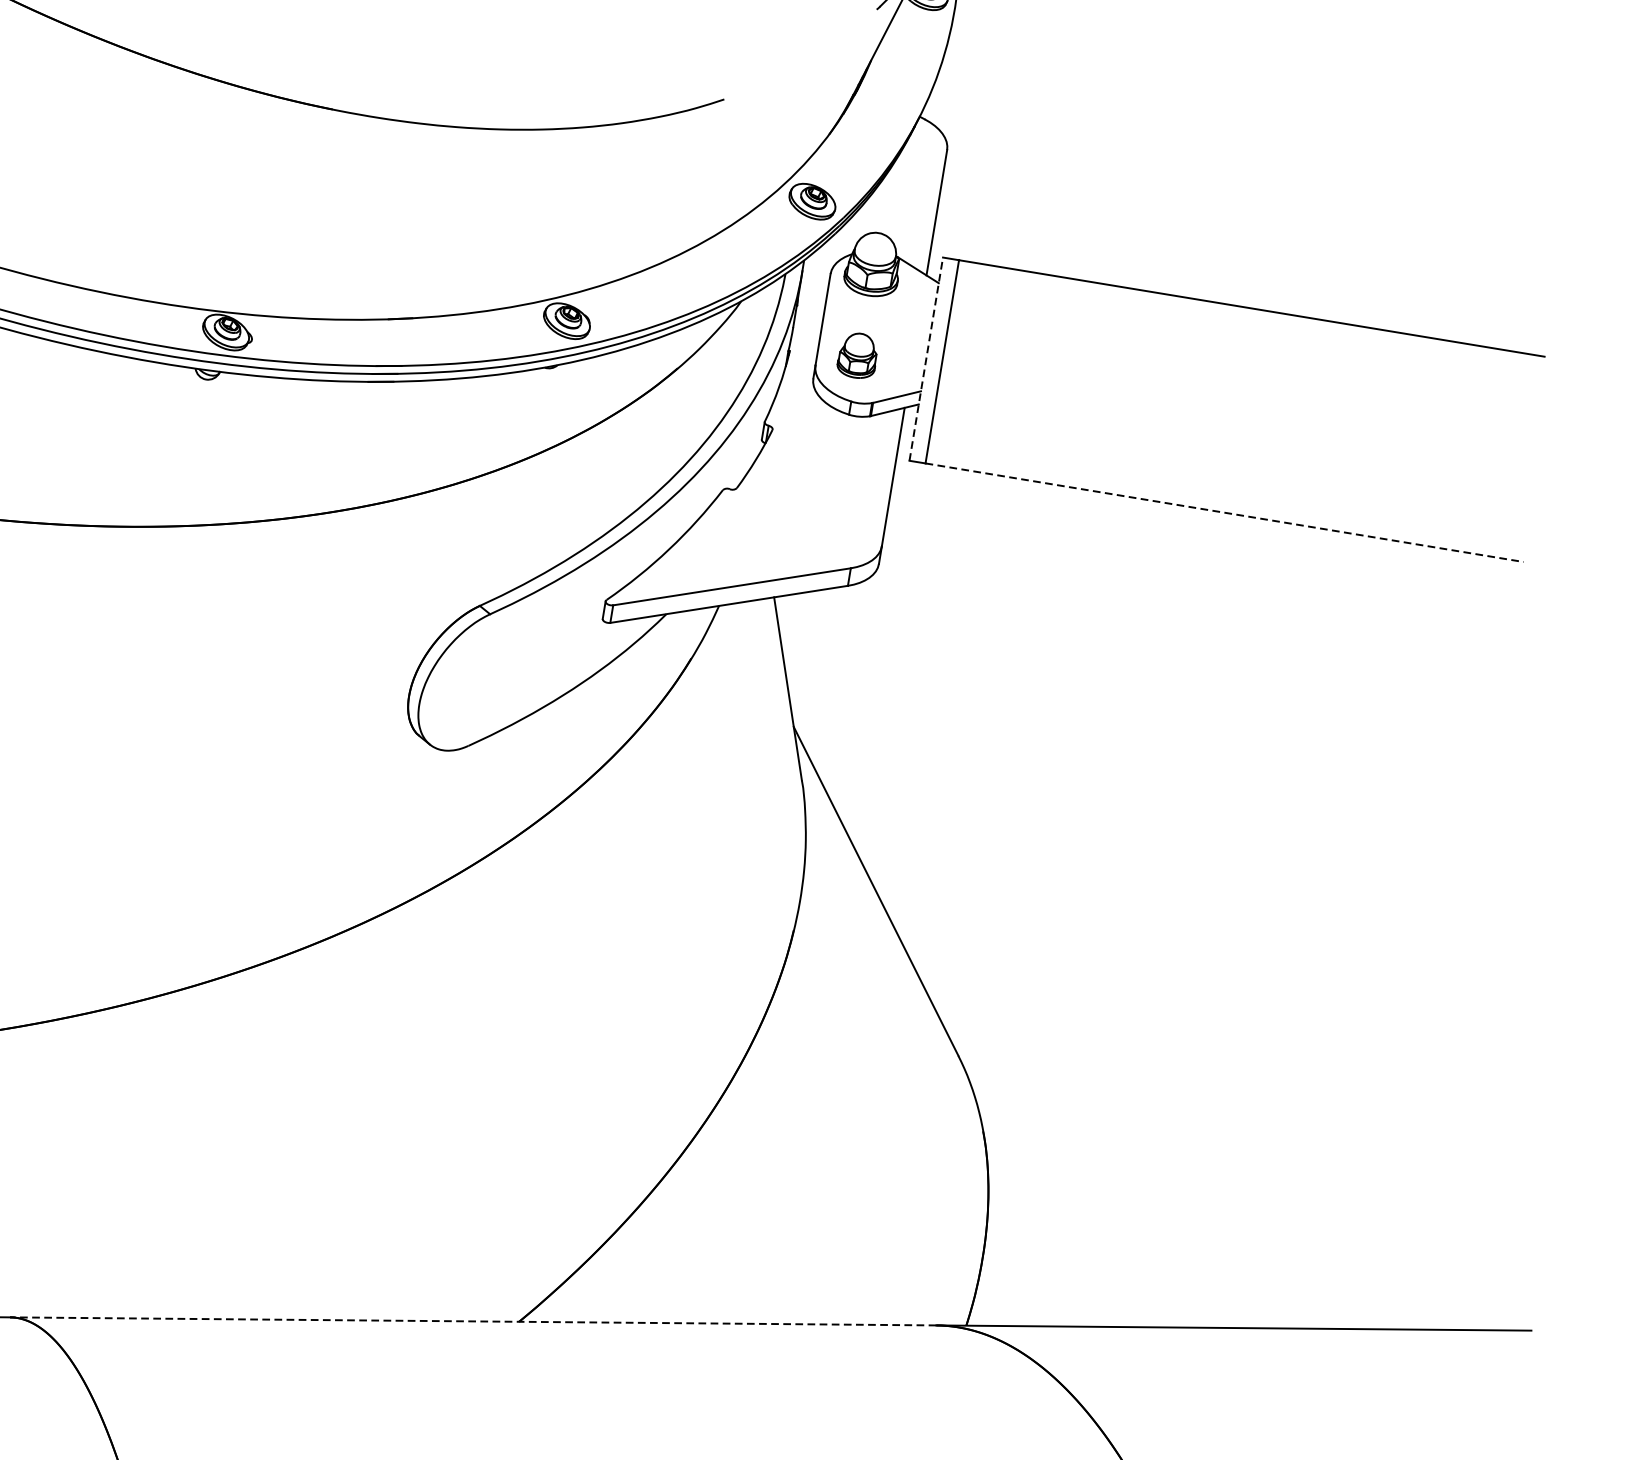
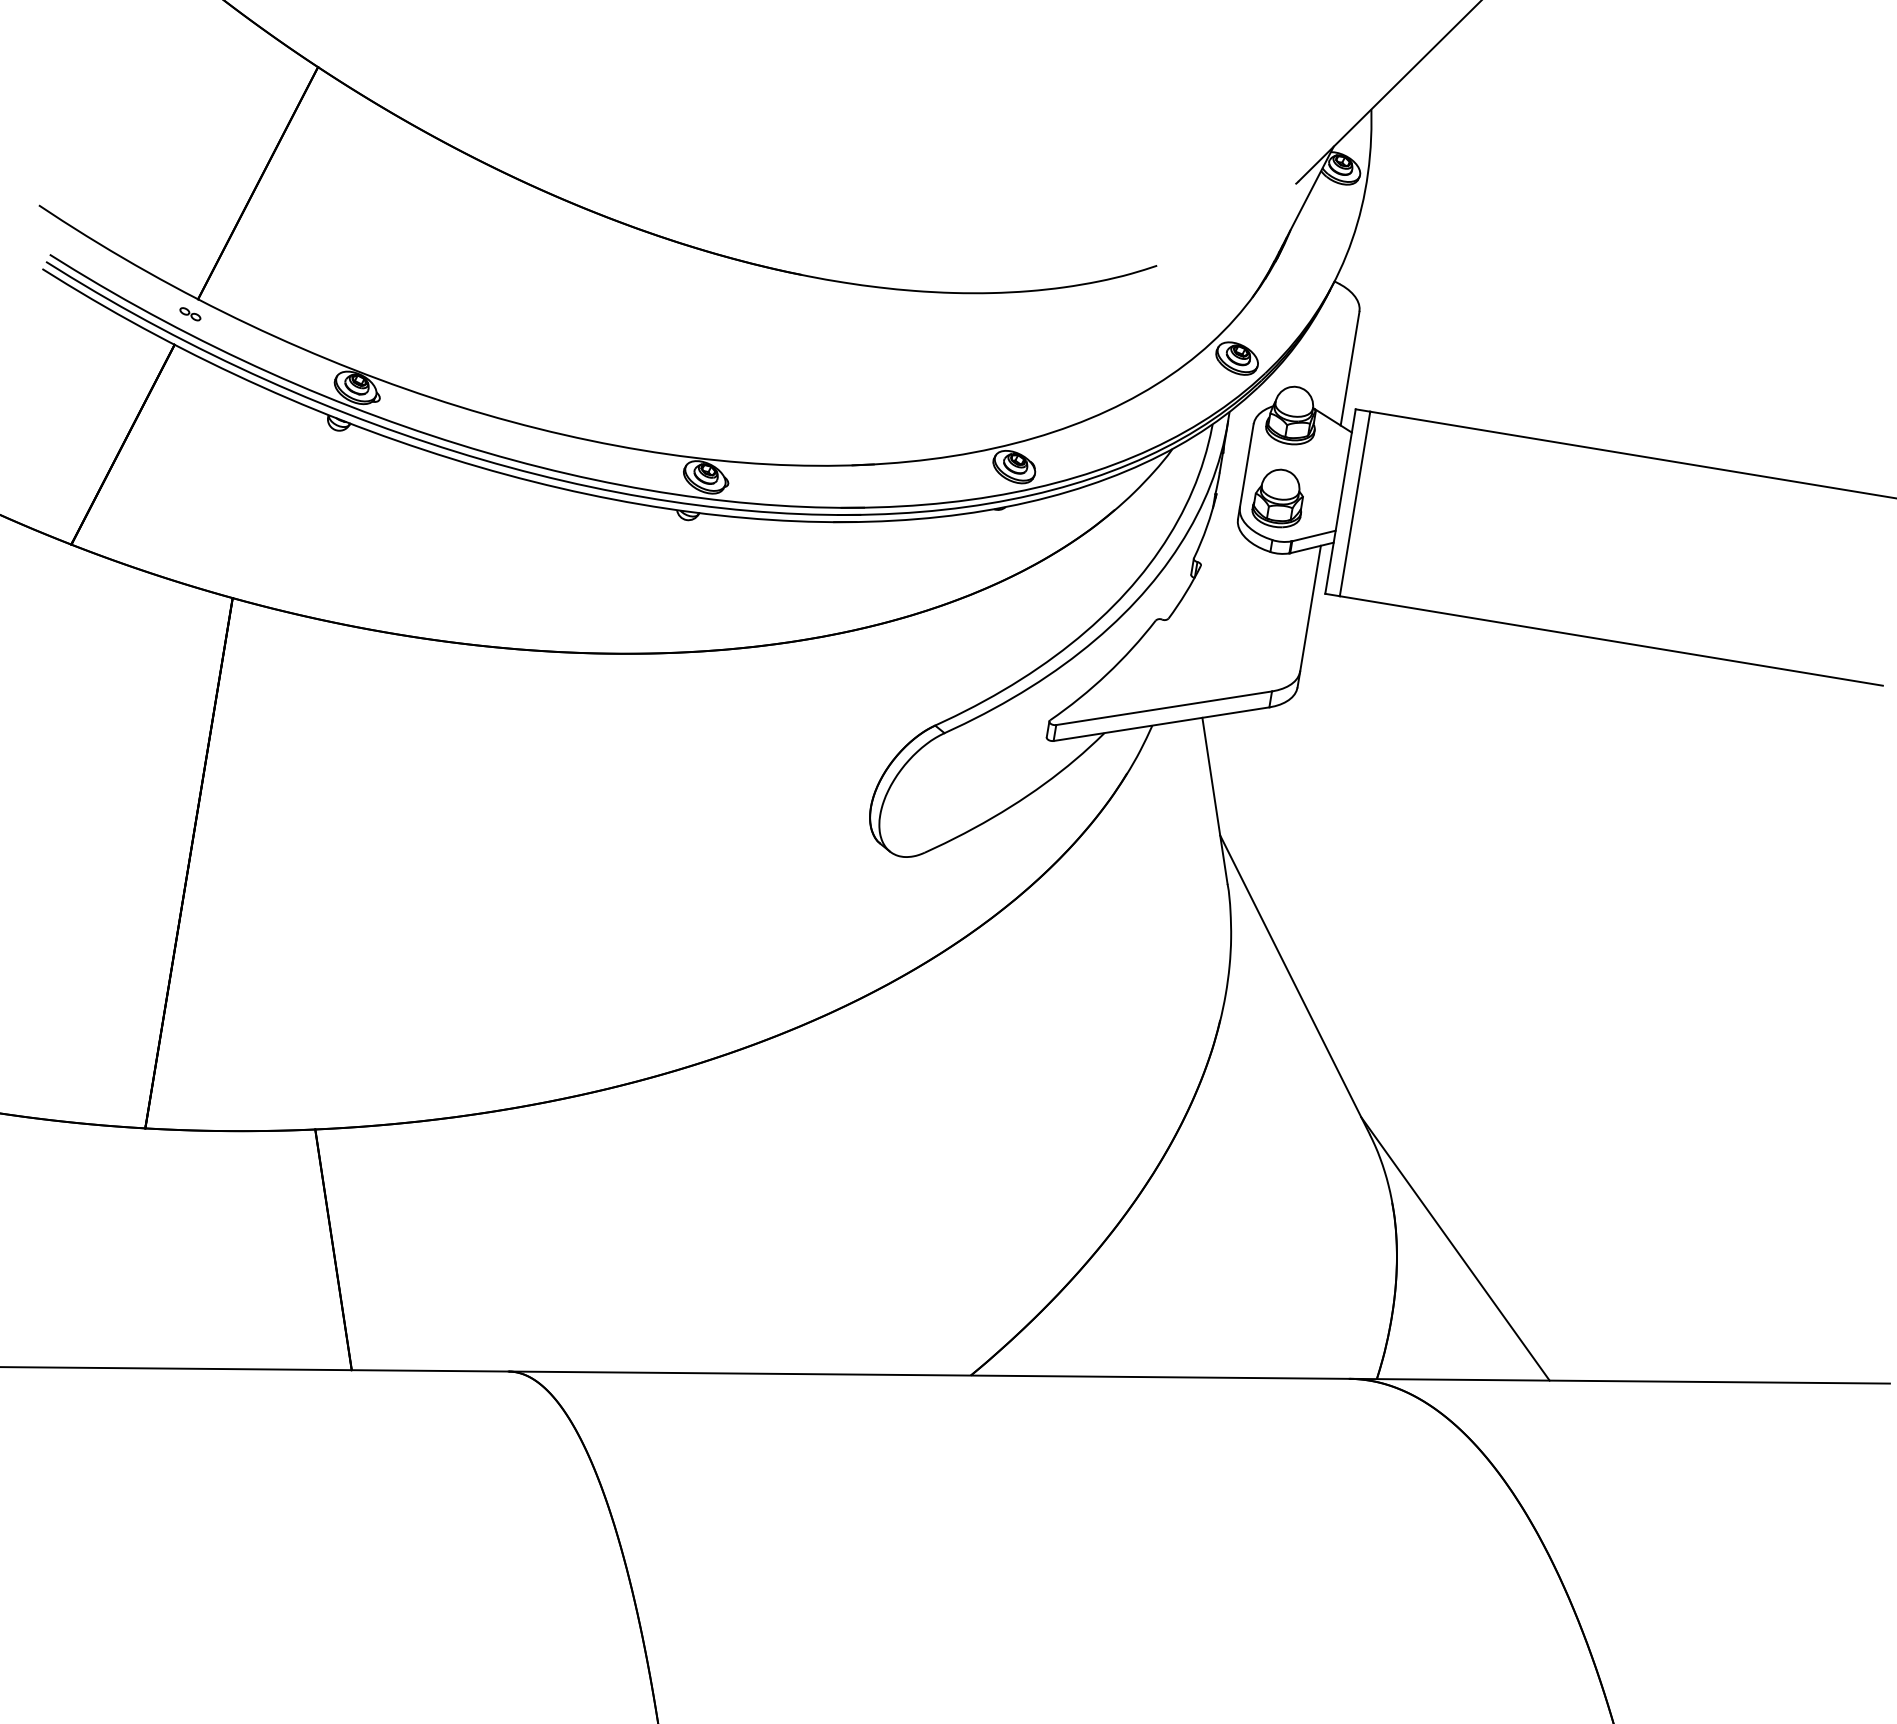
part: (856, 355) -> (1277, 498), size x1.43
line: (926, 359) -> (1340, 501), dashed -> solid
line: (1224, 513) -> (1611, 641), dashed -> solid
line: (1052, 1181) -> (1455, 1248), added
line: (472, 1321) -> (928, 1375), dashed -> solid

